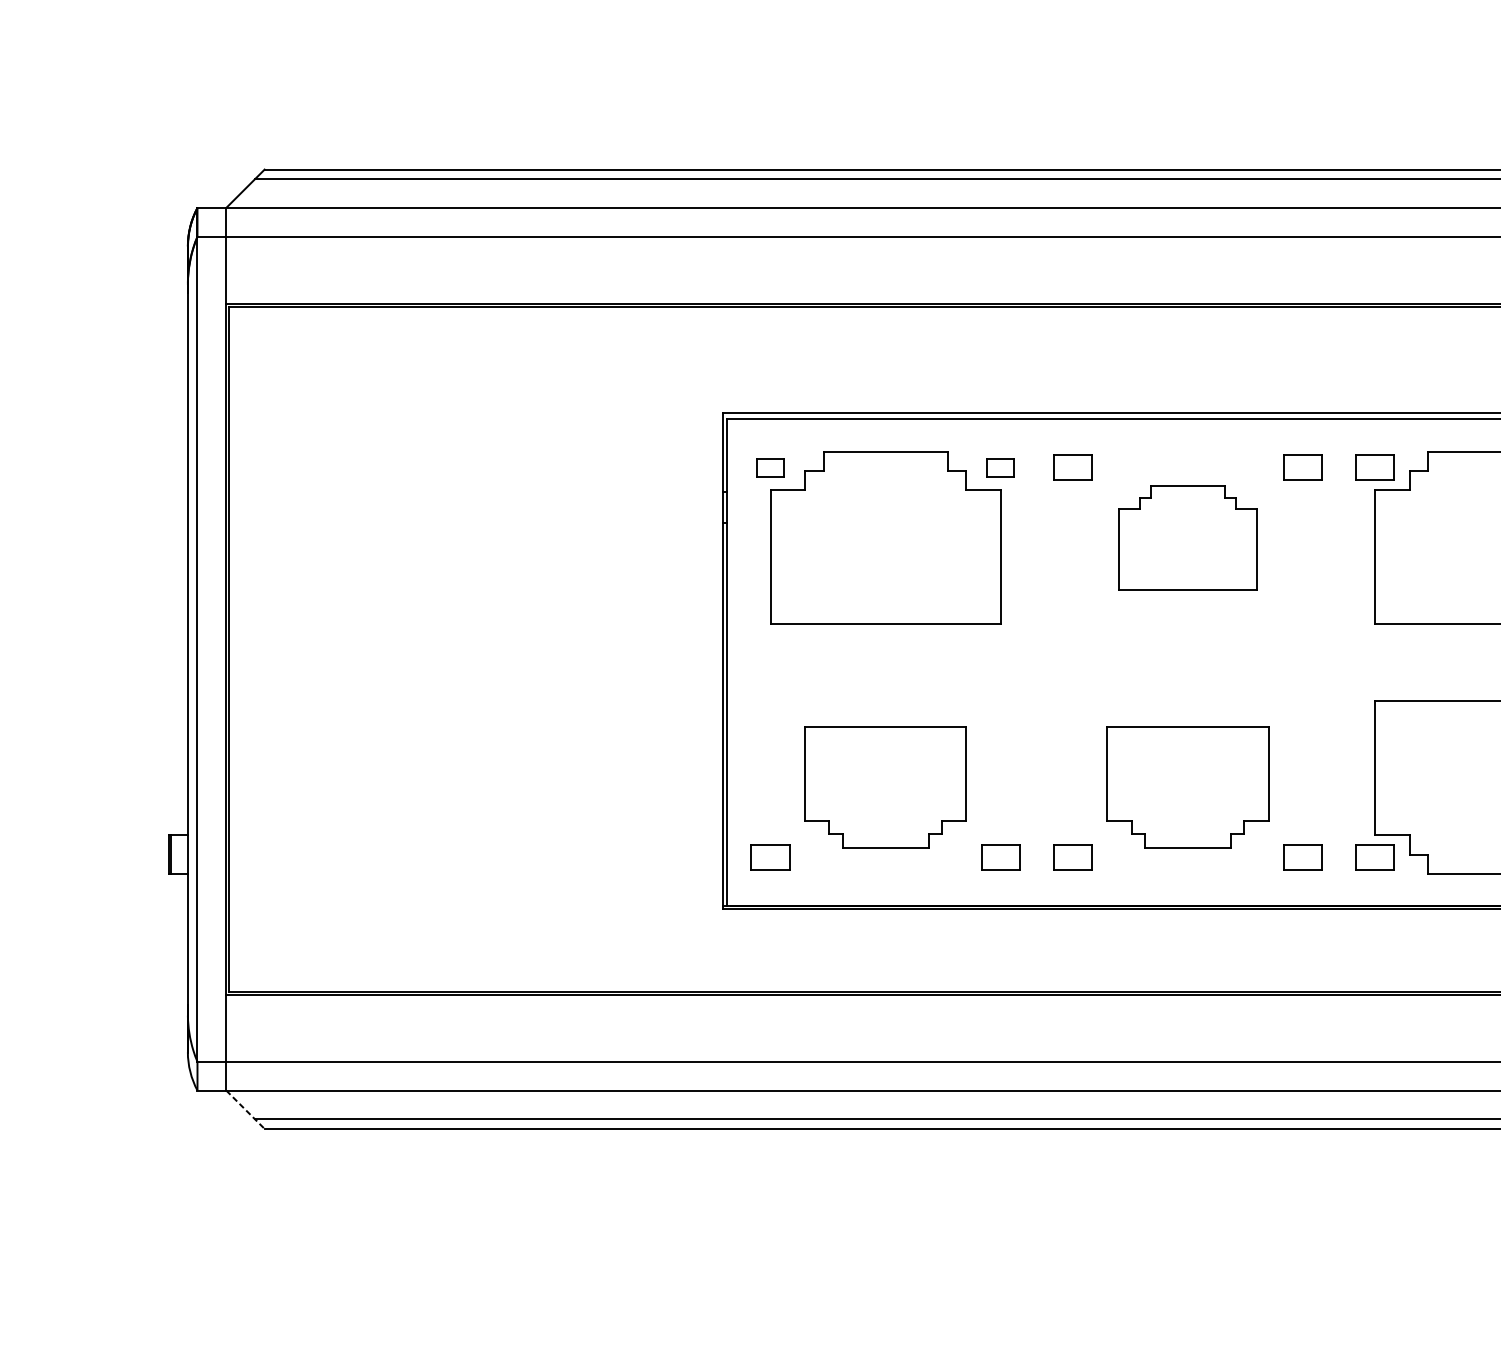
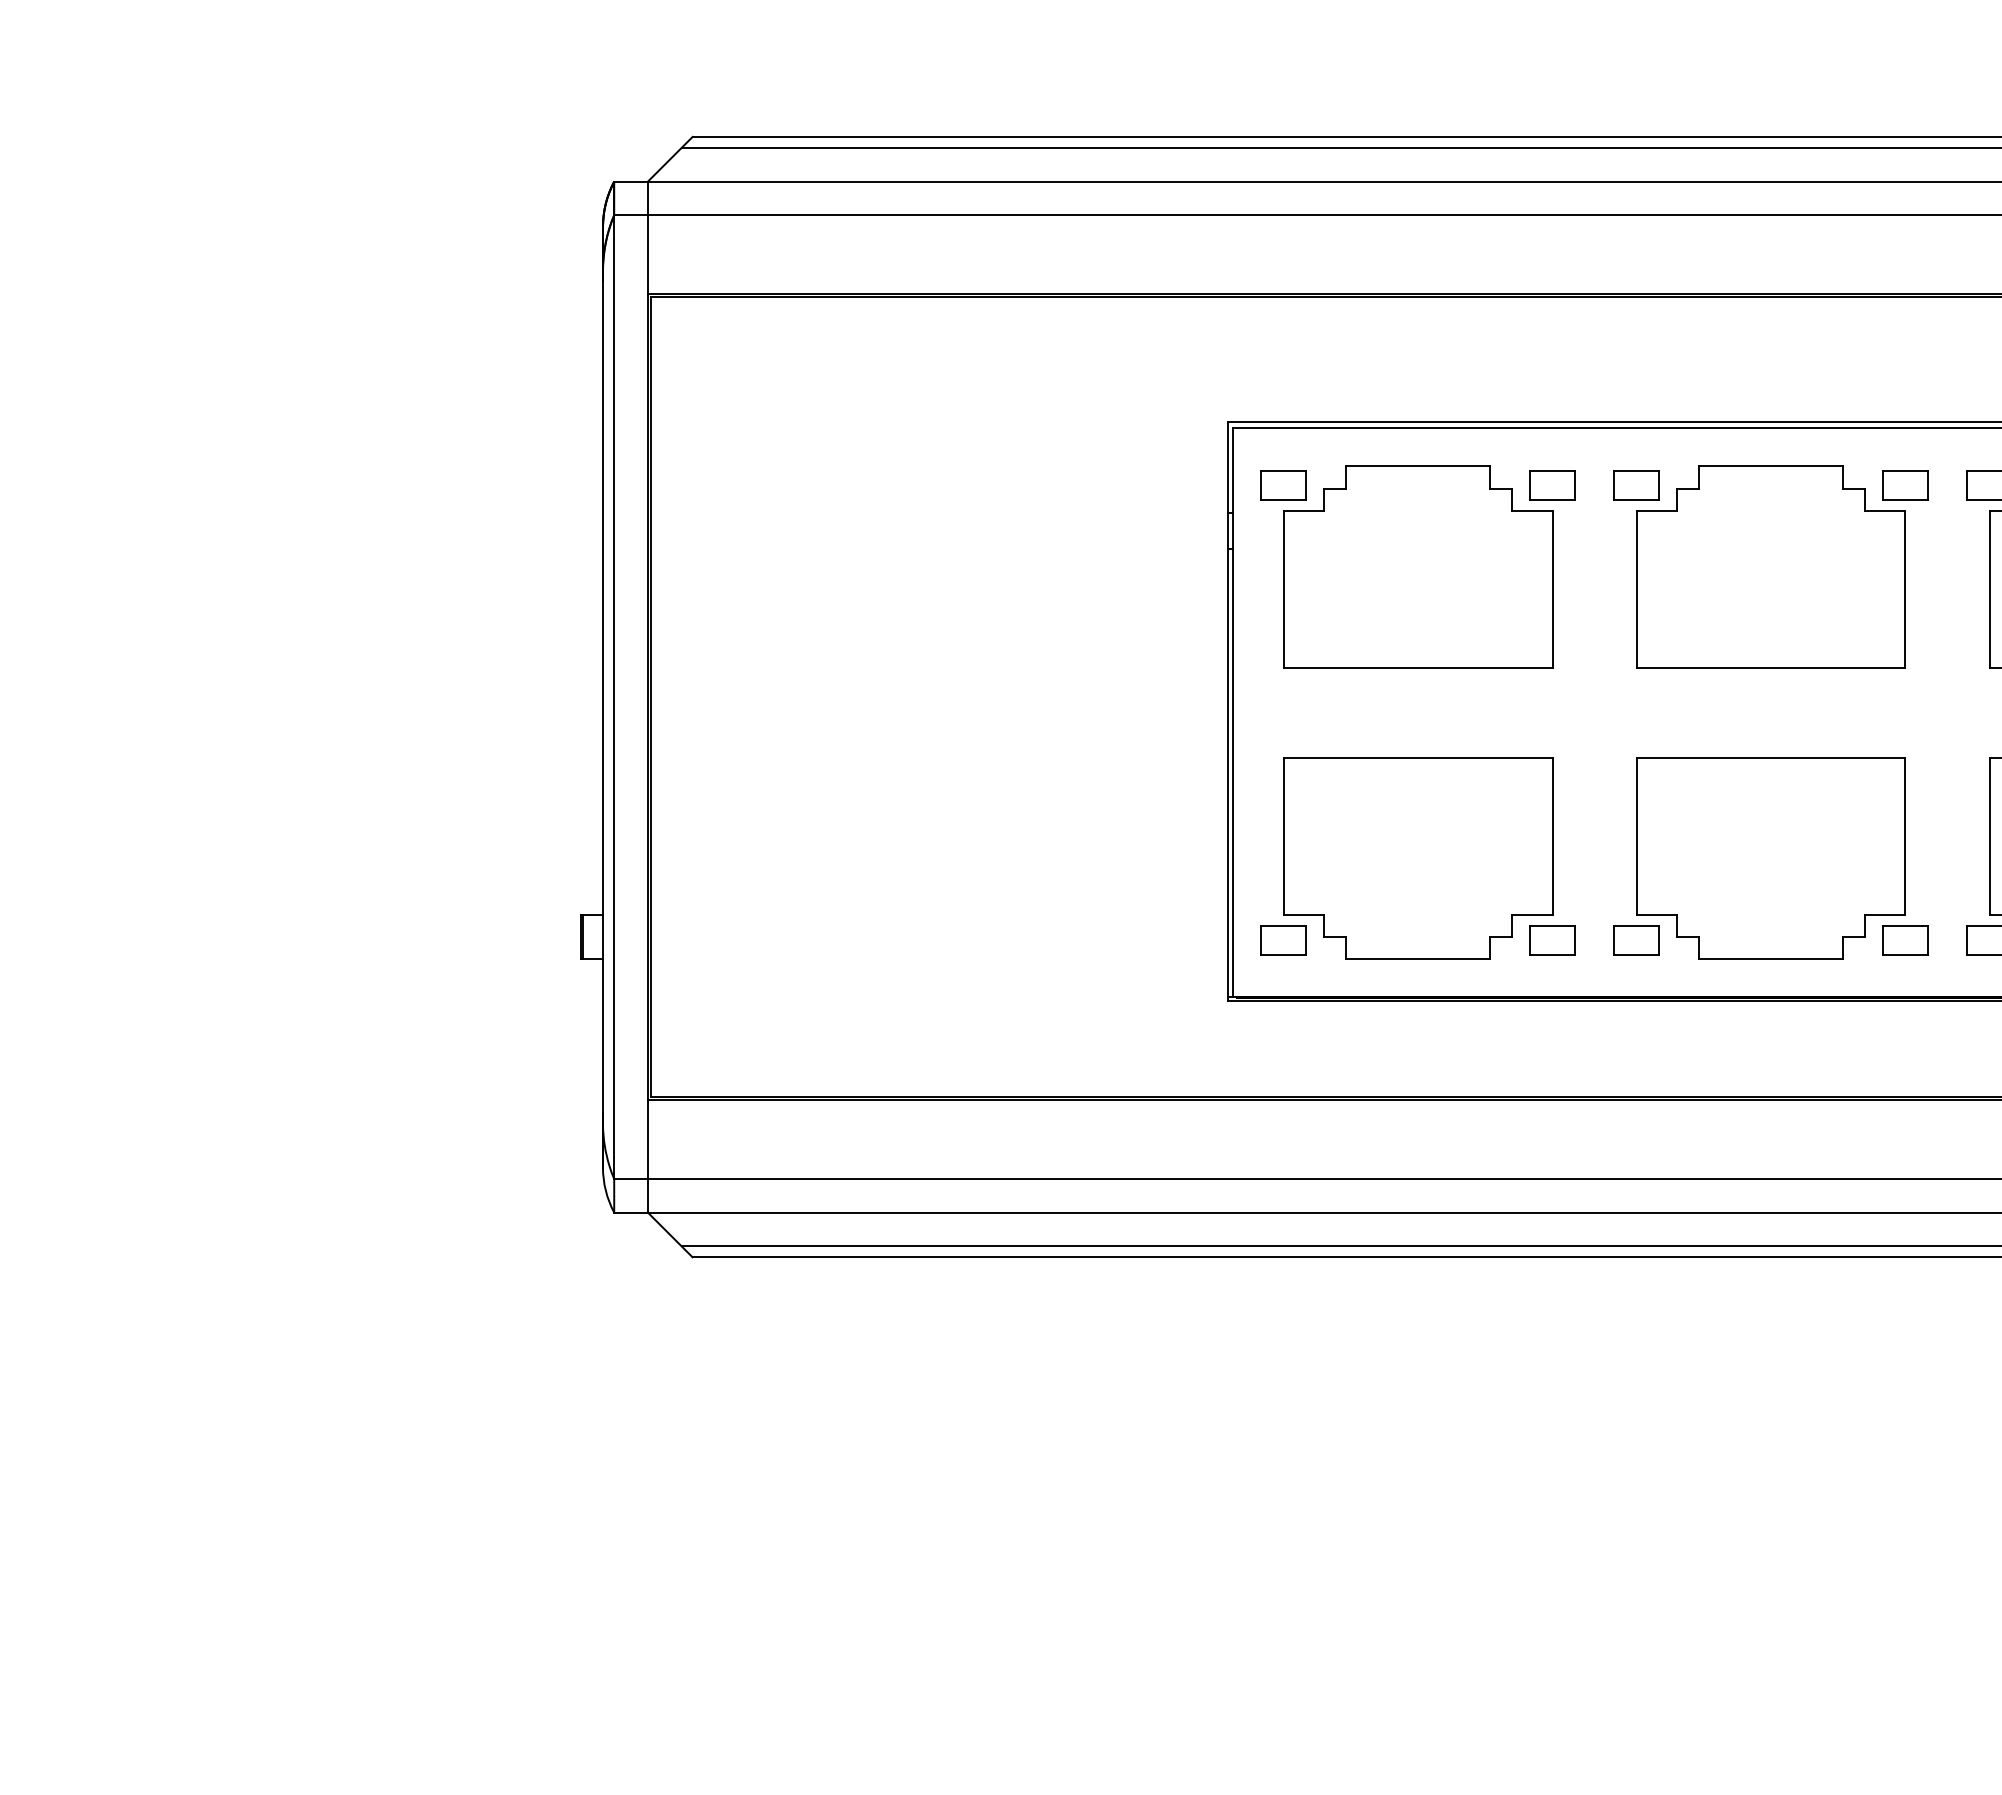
part: (770, 468) -> (1283, 485), size x1.43
part: (1000, 468) -> (1552, 485), size x1.43
part: (1187, 537) -> (1770, 566), size x1.67
part: (886, 787) -> (1418, 858), size x1.43
part: (1187, 787) -> (1770, 858), size x1.43
line: (245, 1109) -> (670, 1234), dashed -> solid

